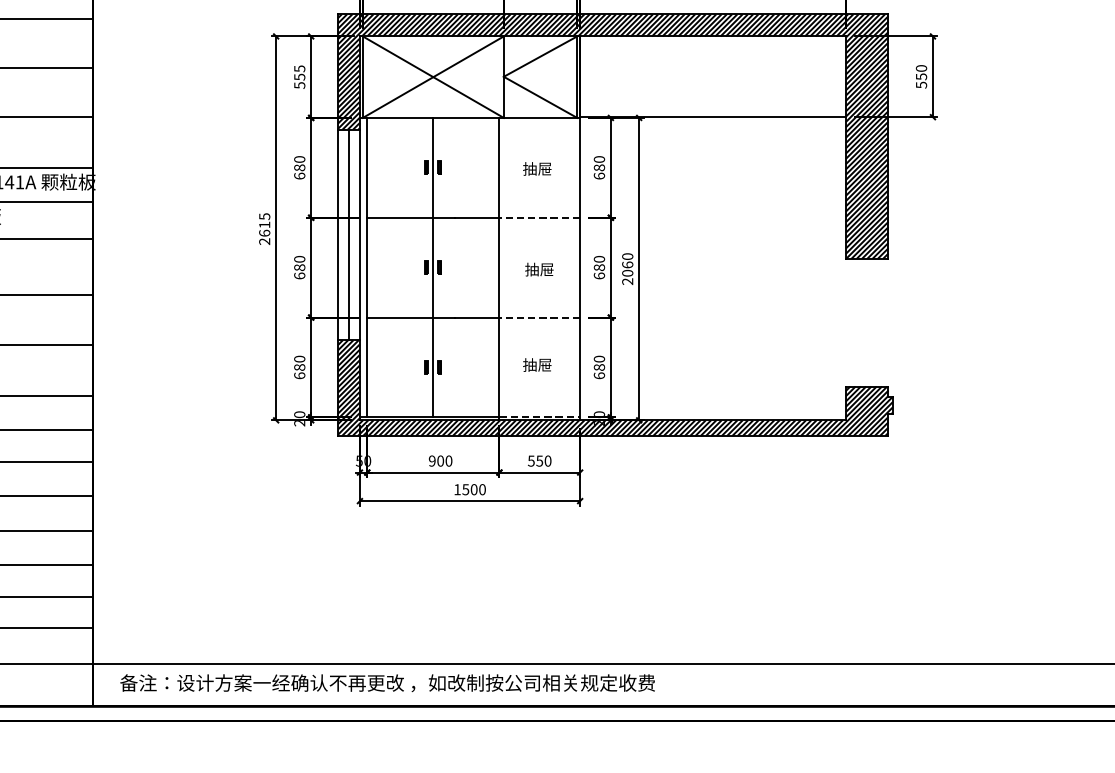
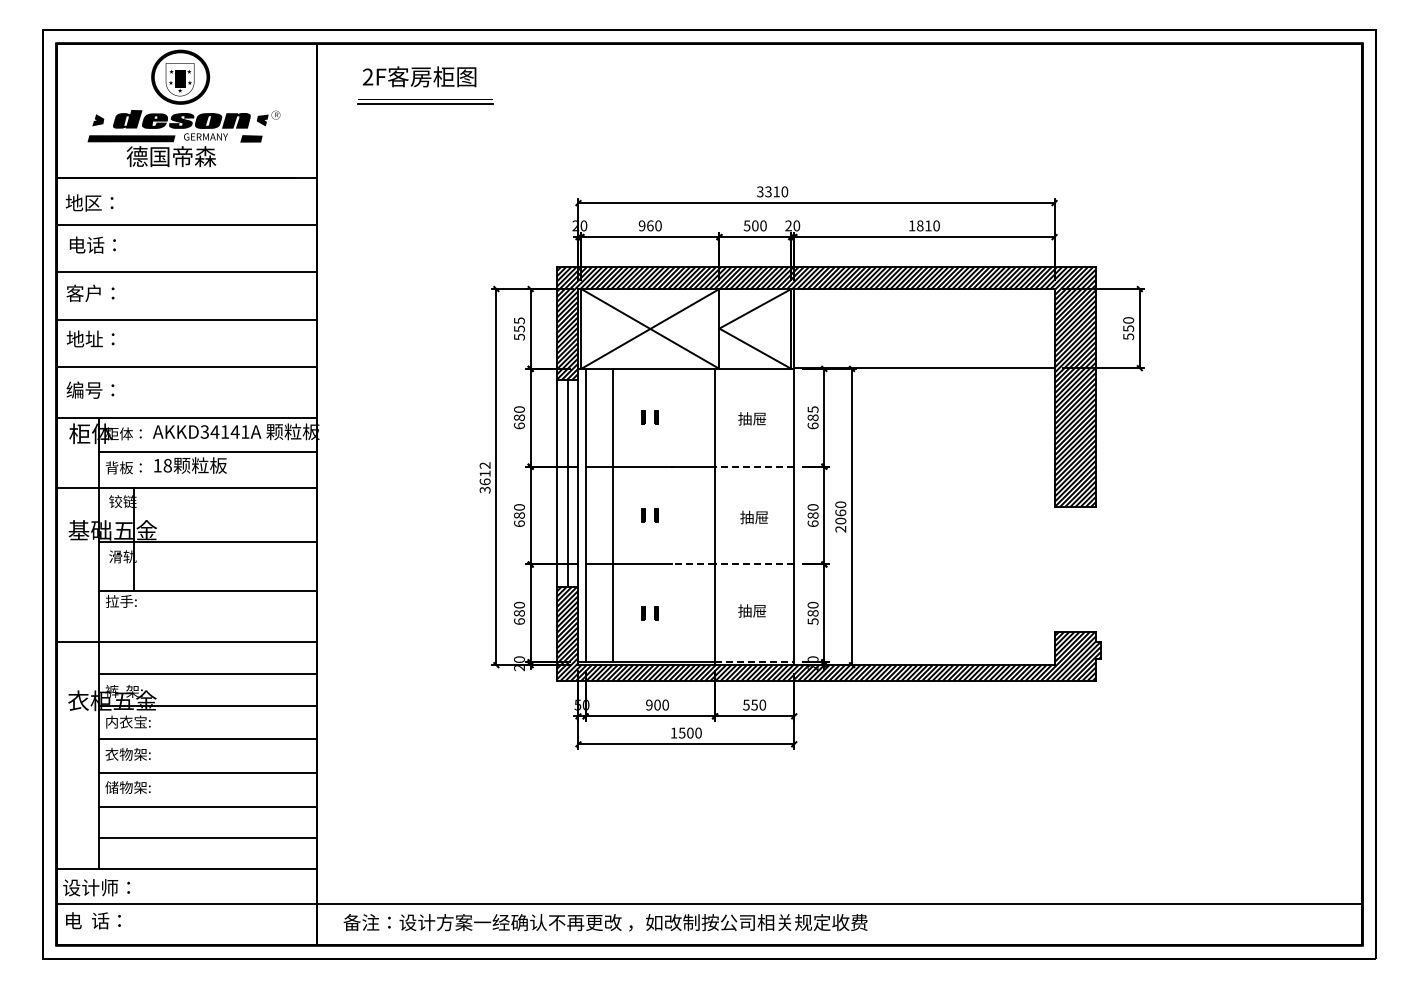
text: (598, 159) -> (812, 409), 680 -> 685
text: (264, 228) -> (484, 477), 2615 -> 3612
line: (433, 267) -> (613, 515), moved
line: (477, 317) -> (693, 564), solid -> dashed
text: (598, 375) -> (812, 621), 680 -> 580

